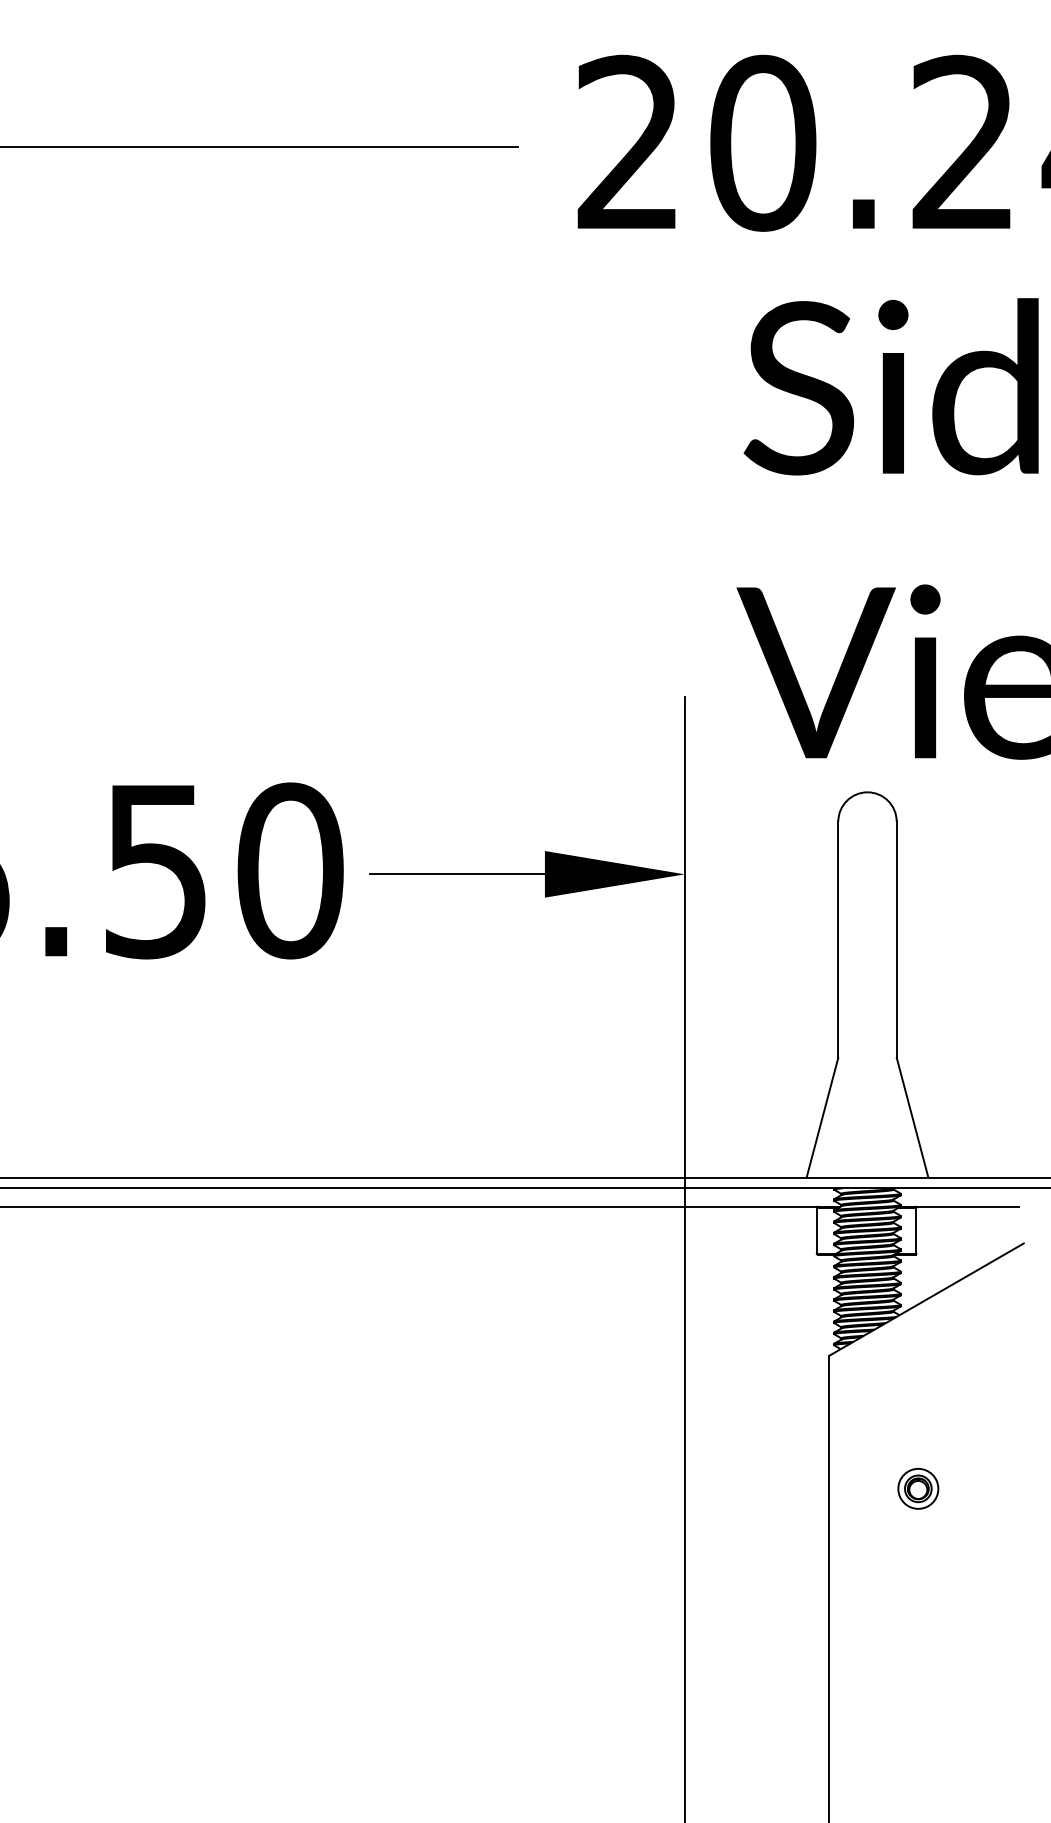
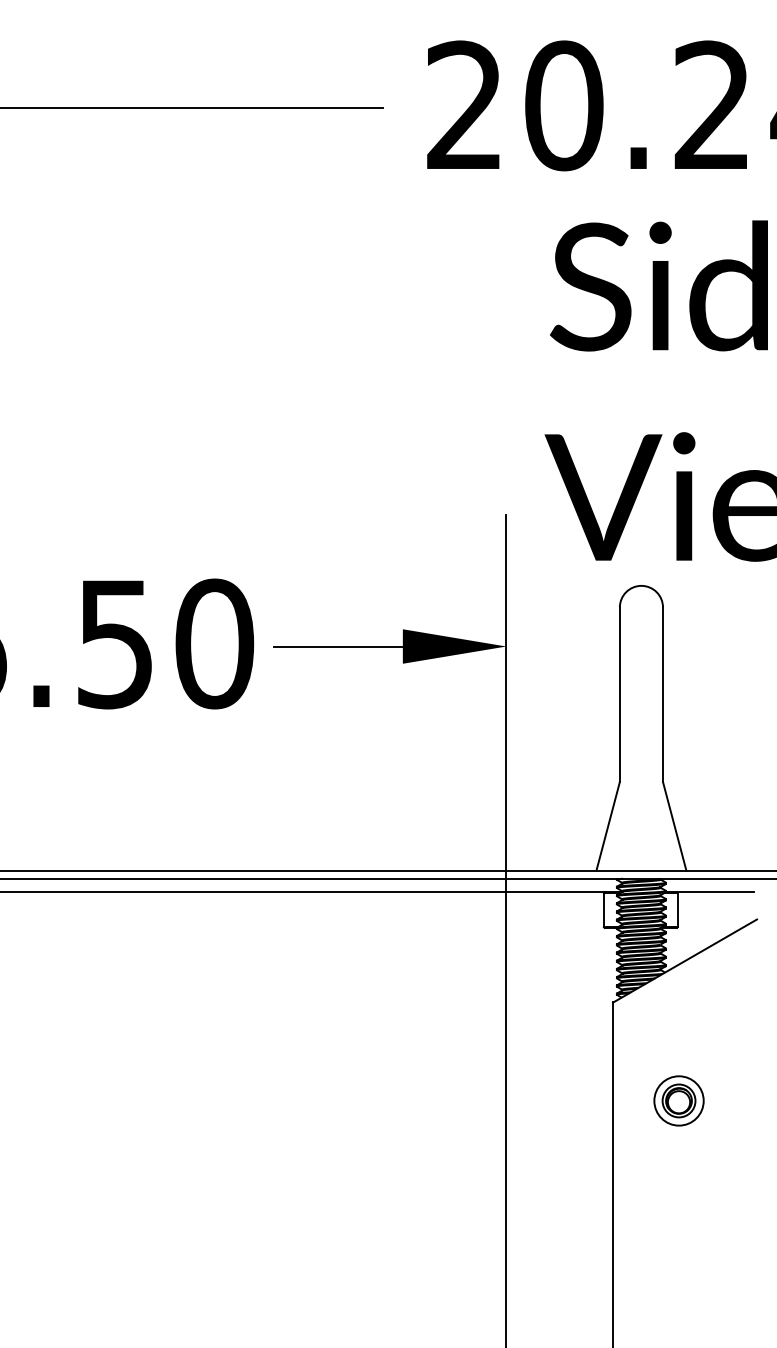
part: (917, 1488) -> (678, 1100), size x1.67

